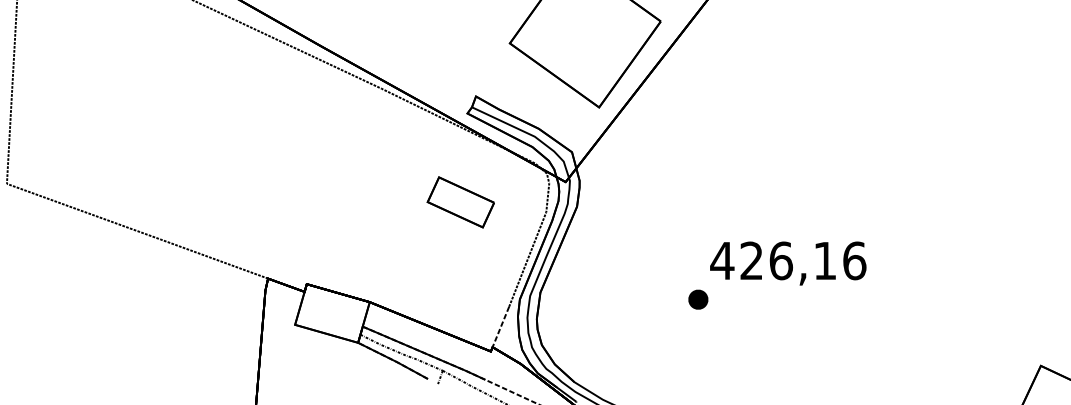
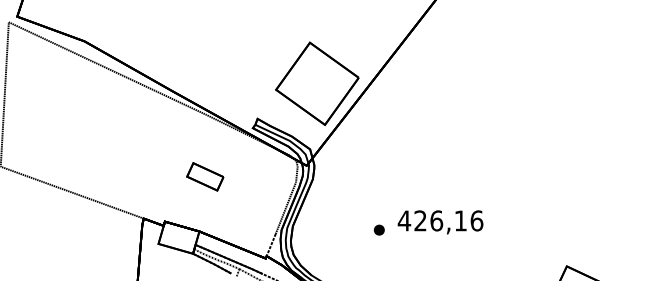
part: (461, 201) -> (205, 176), moved
text: (788, 263) -> (440, 222), moved

